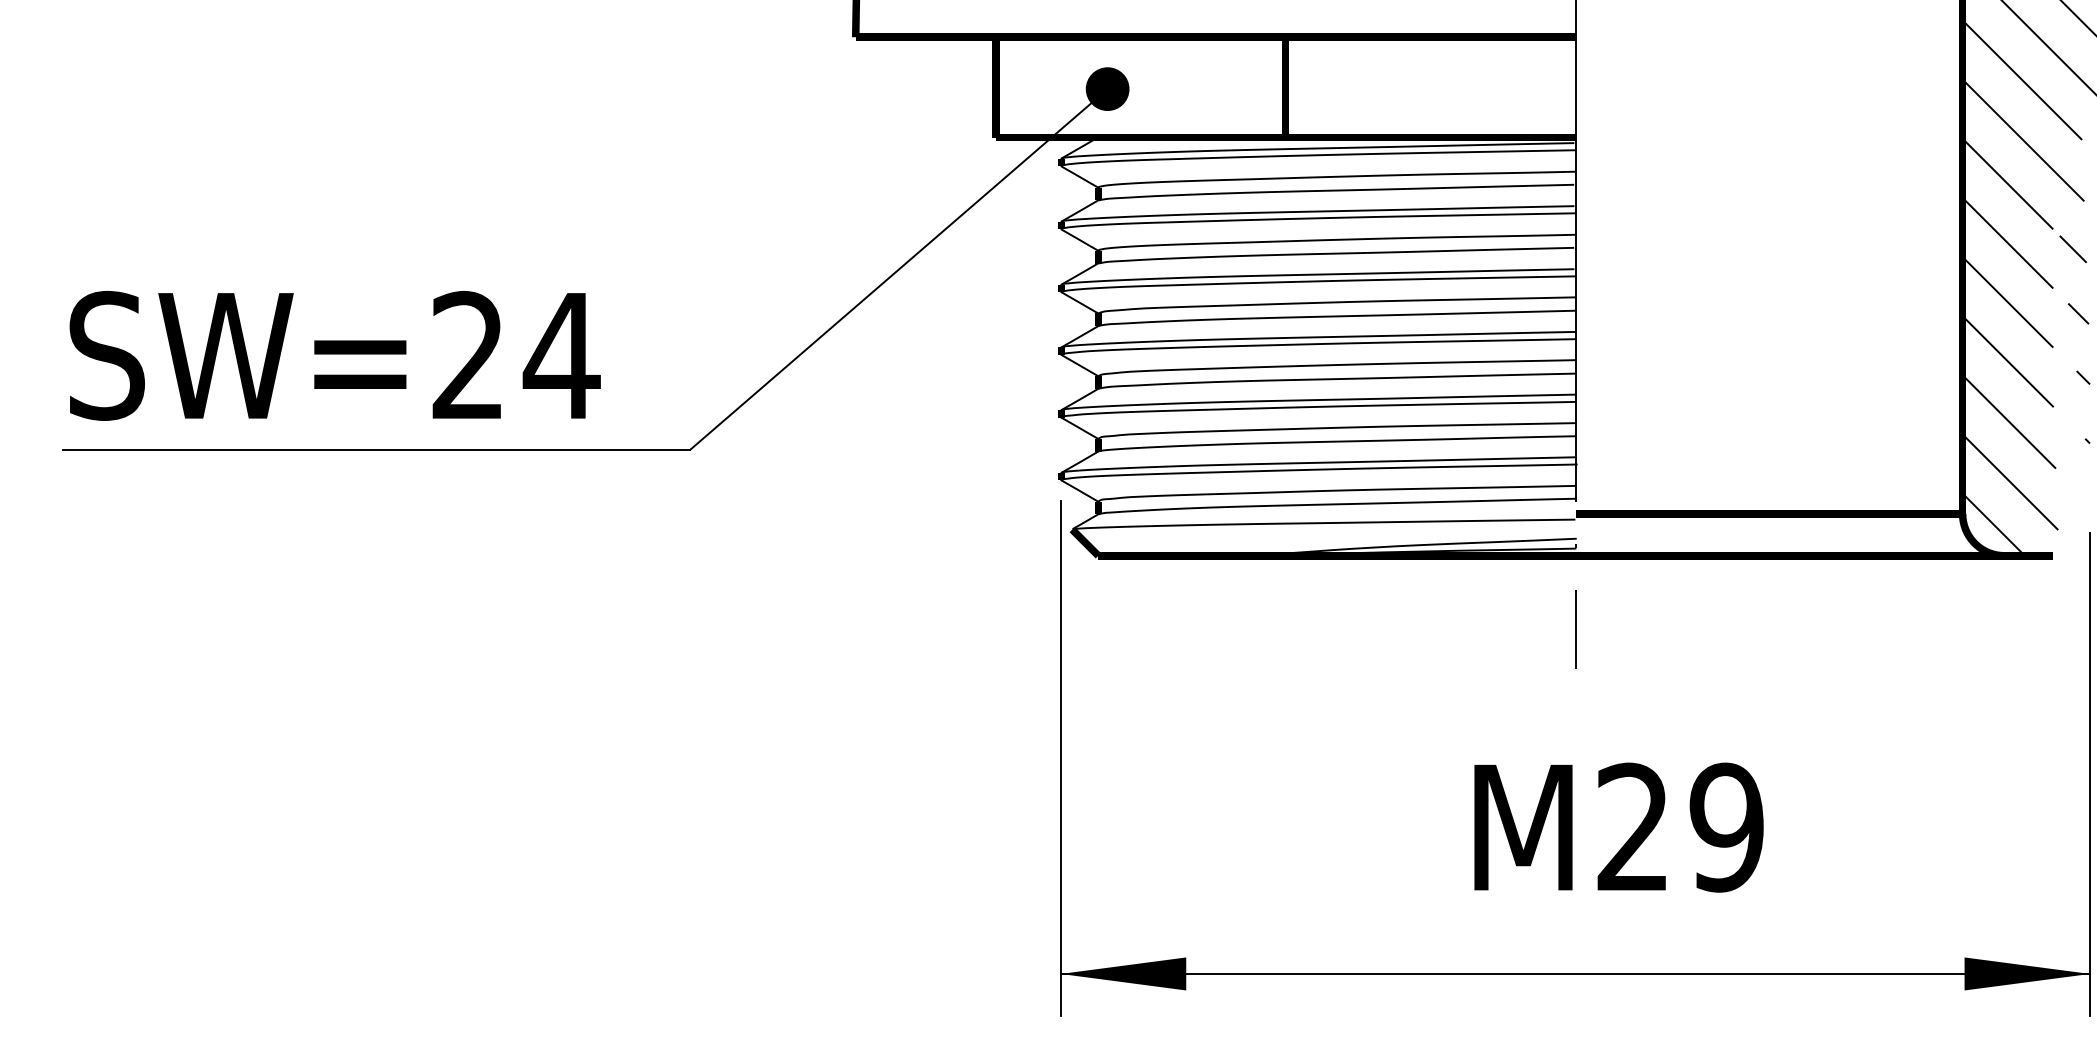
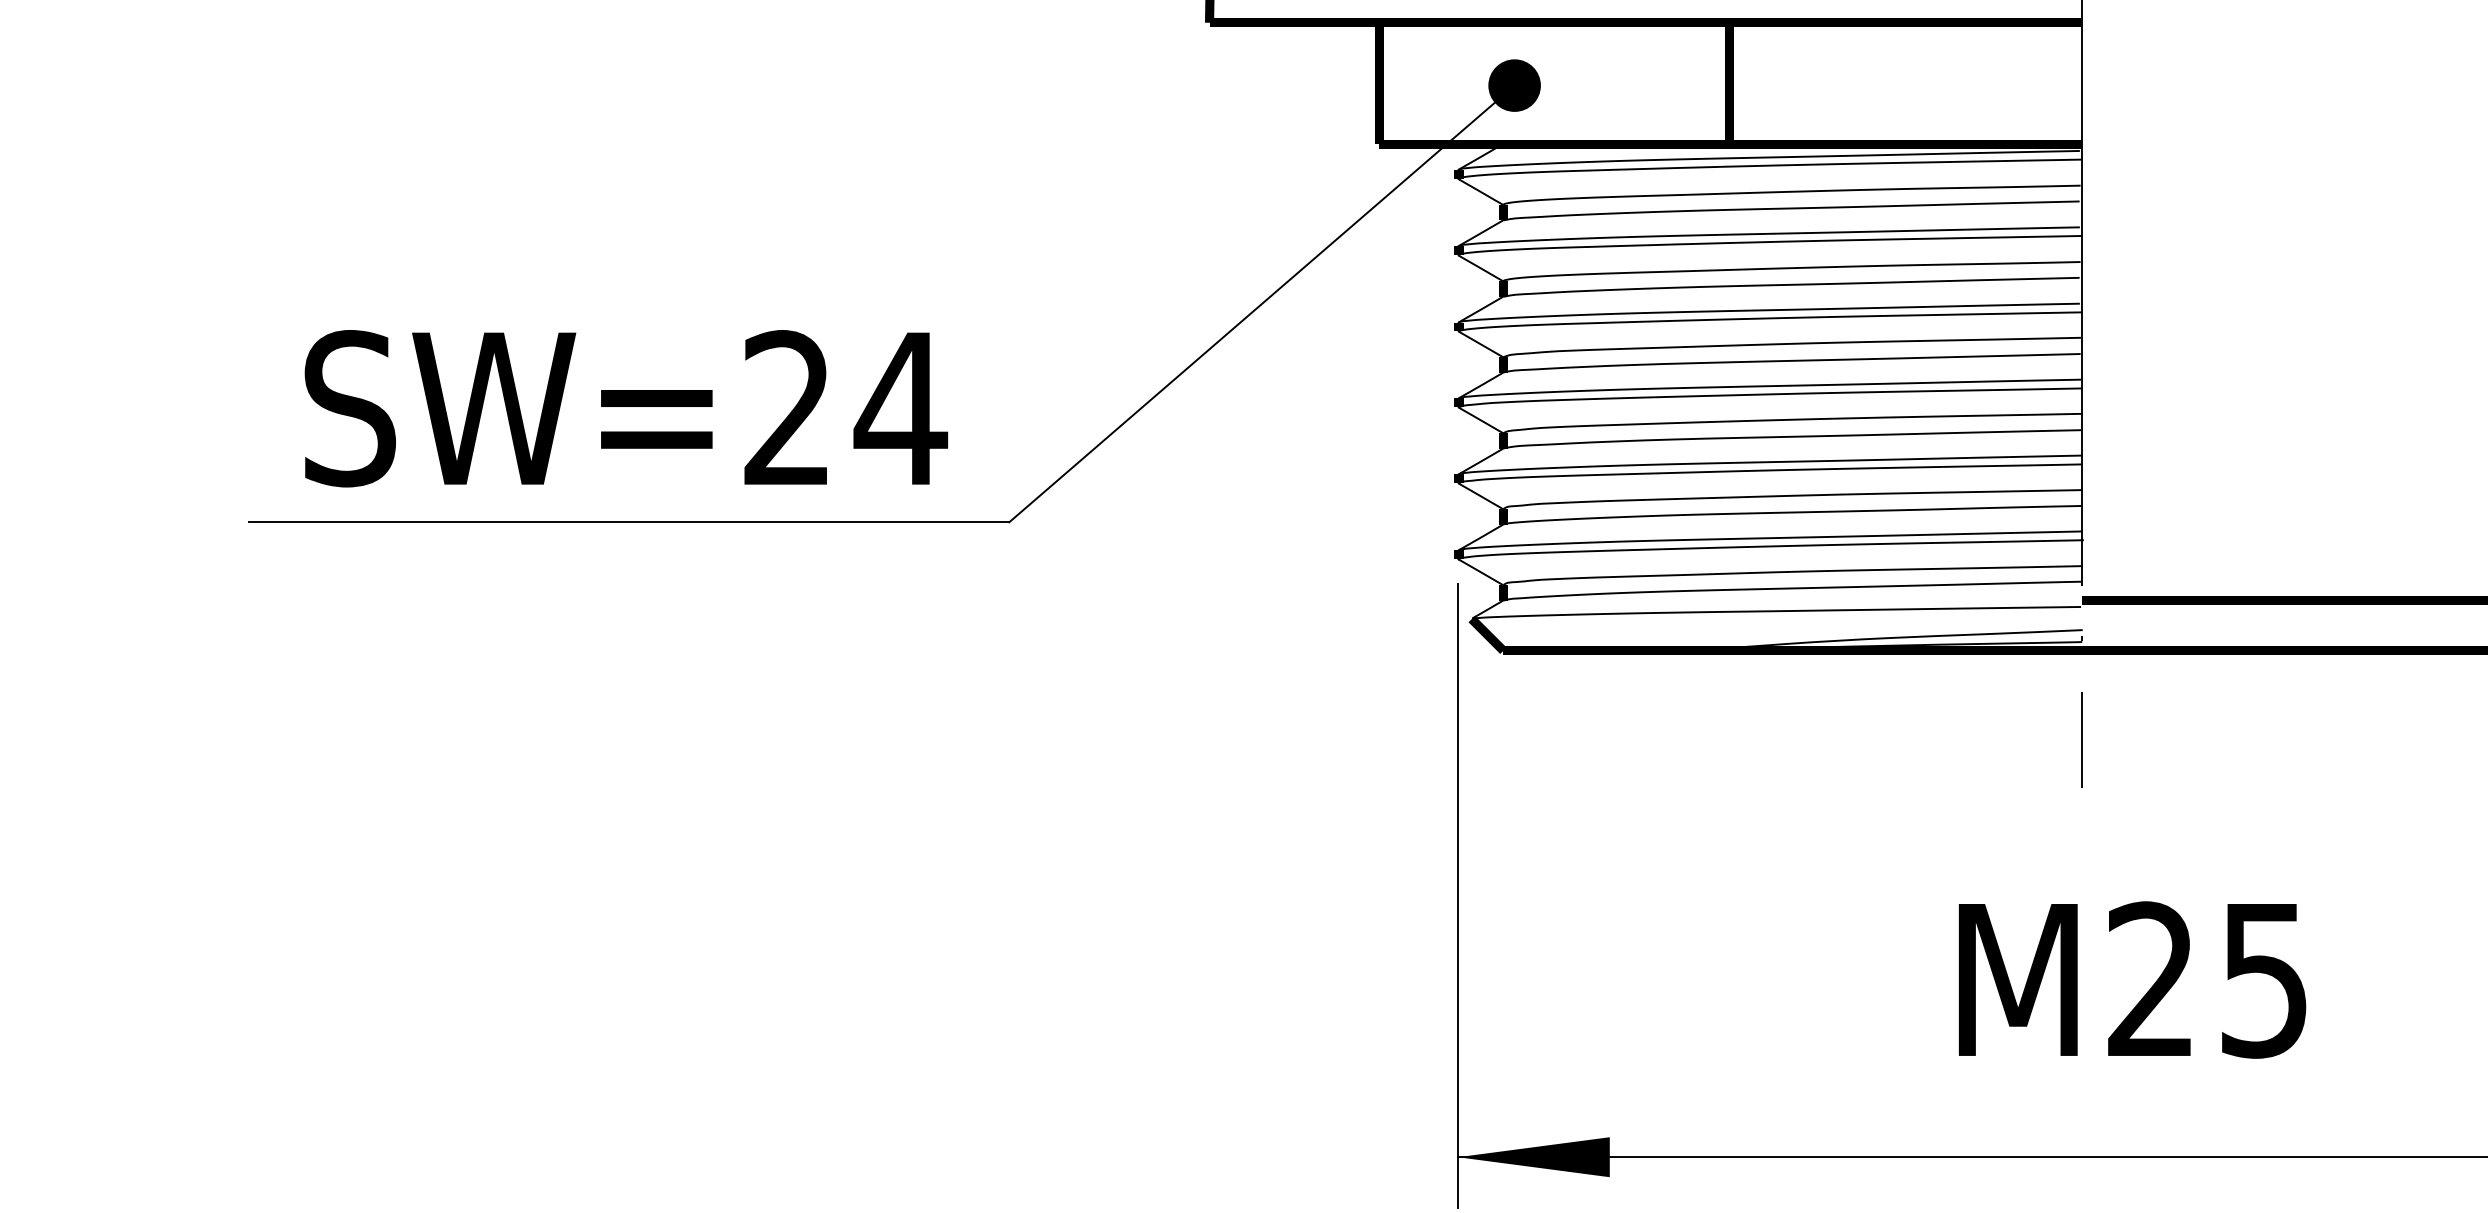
text: (334, 355) -> (625, 408), moved
text: (1726, 827) -> (2264, 979), 29 -> 25

